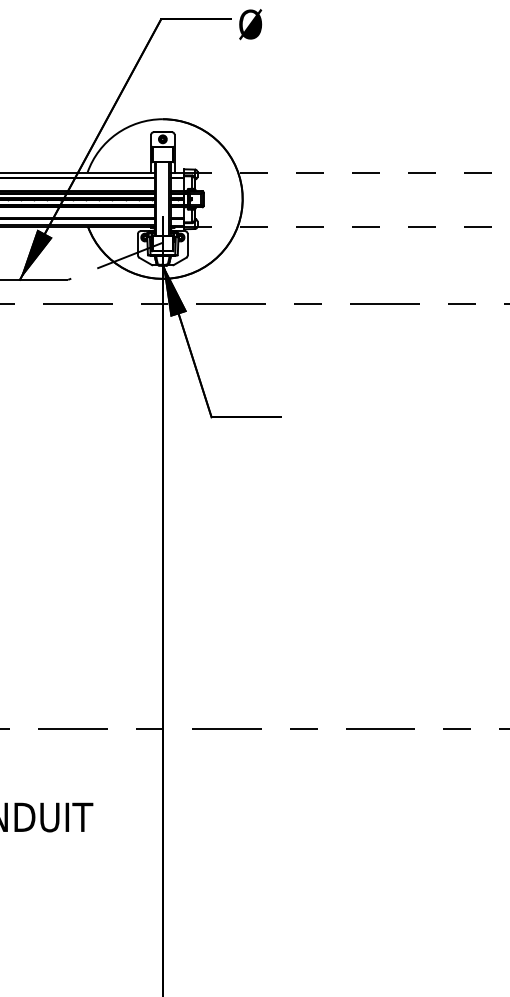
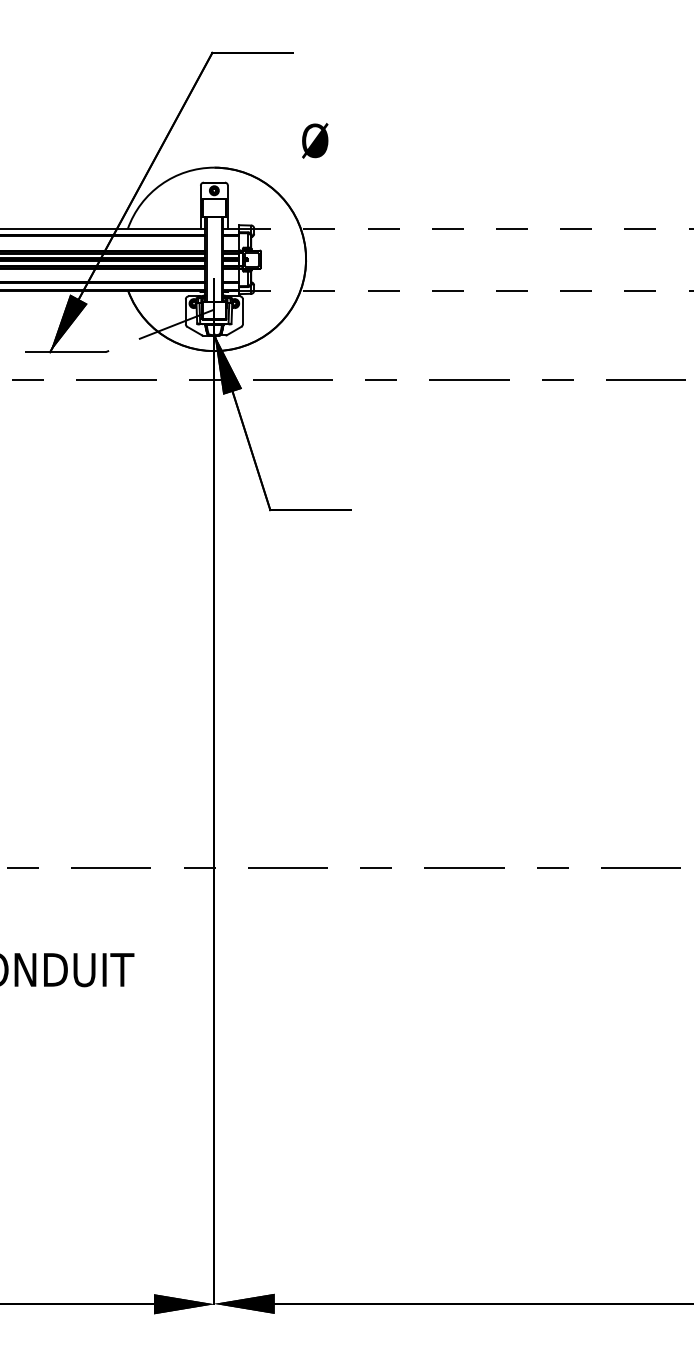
text: (250, 24) -> (315, 140), moved

